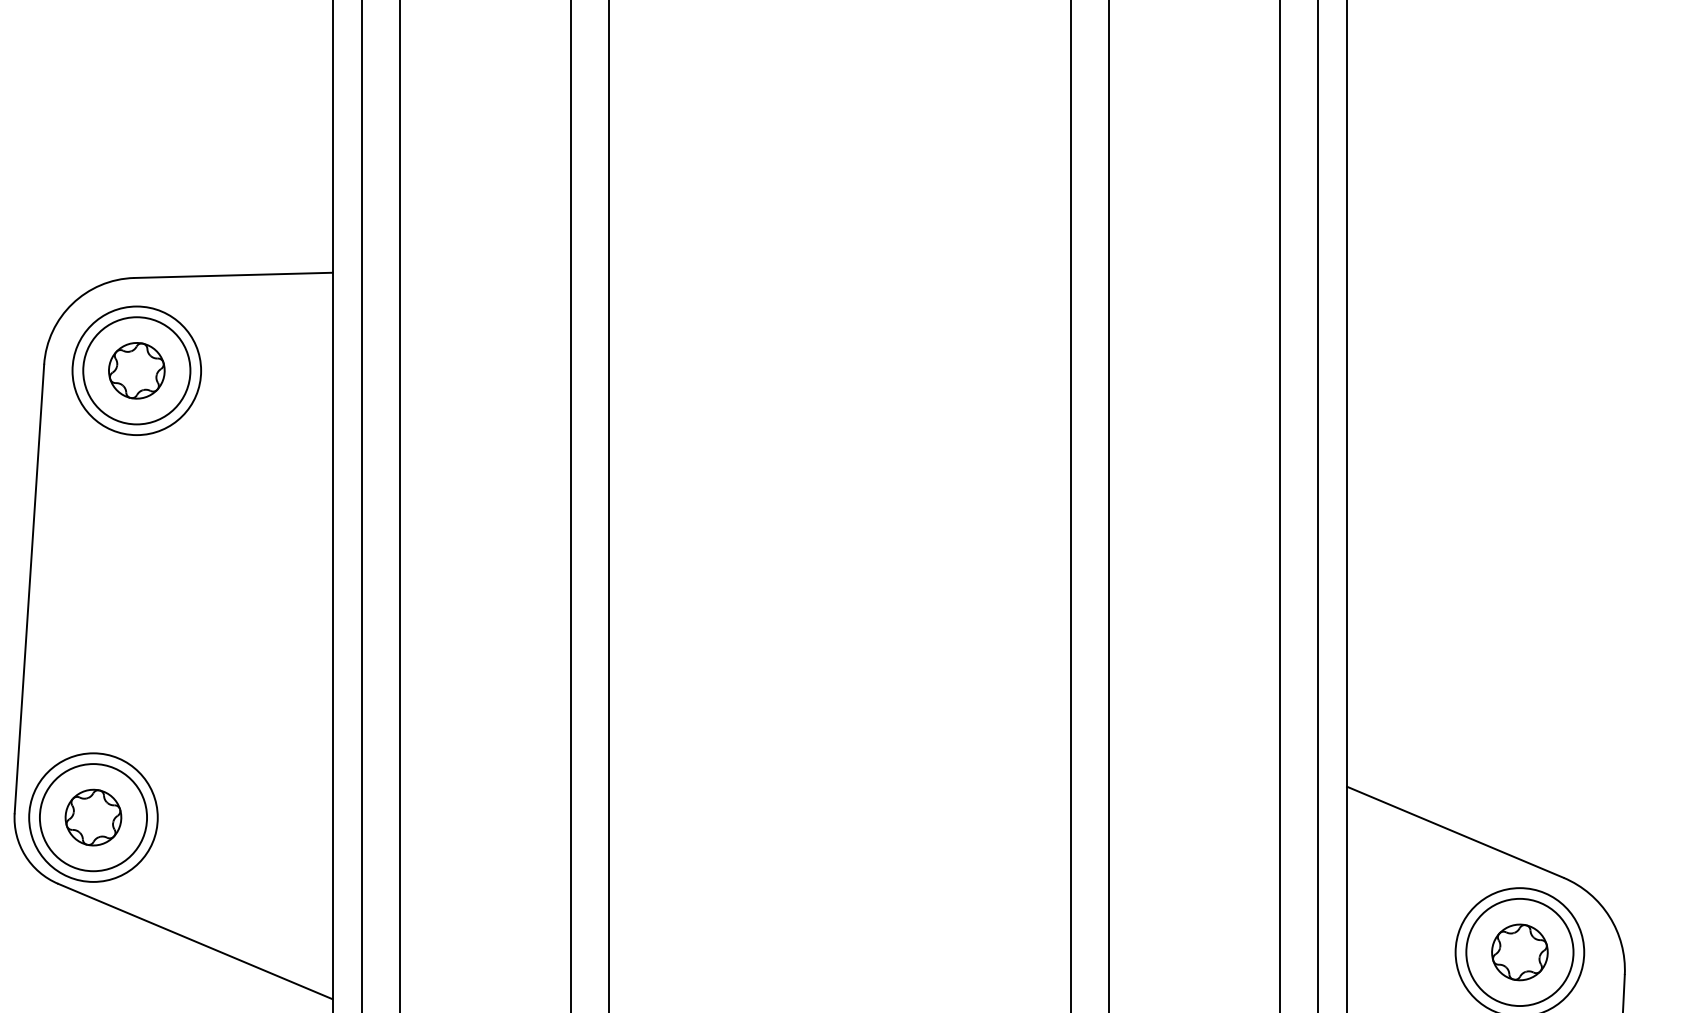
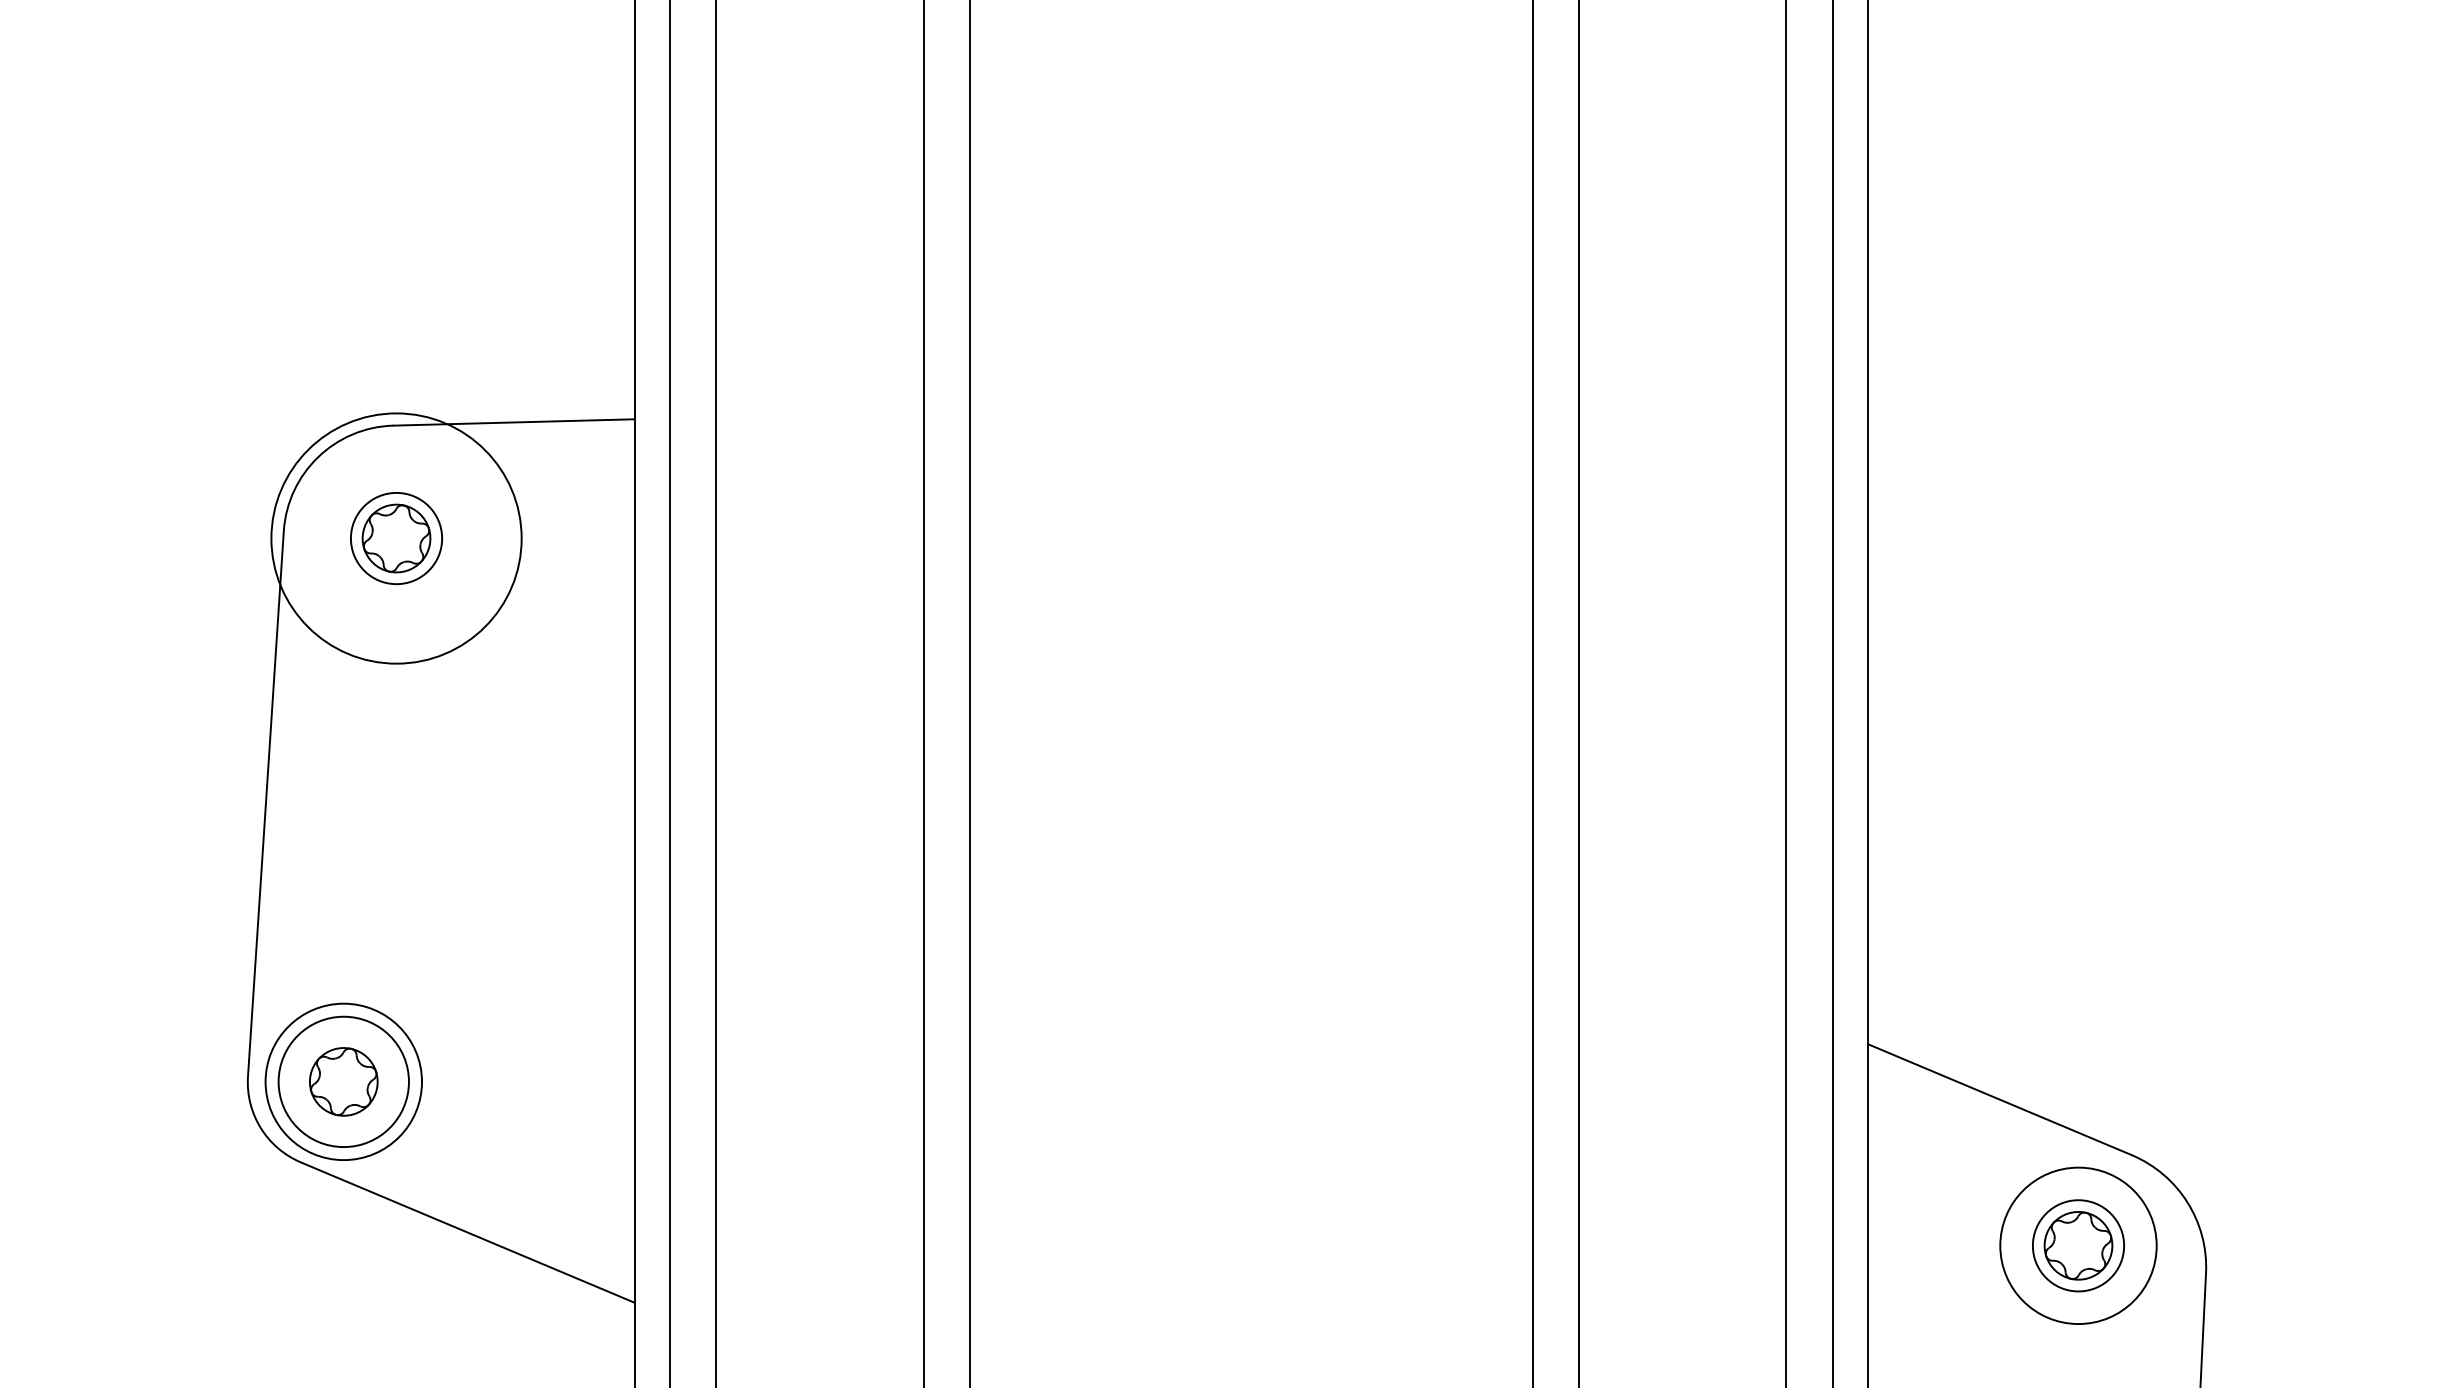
circle: (136, 370) -> (396, 538), size x0.7
circle: (136, 370) -> (396, 538), size x1.6
circle: (1519, 952) -> (2078, 1245), size x0.7

